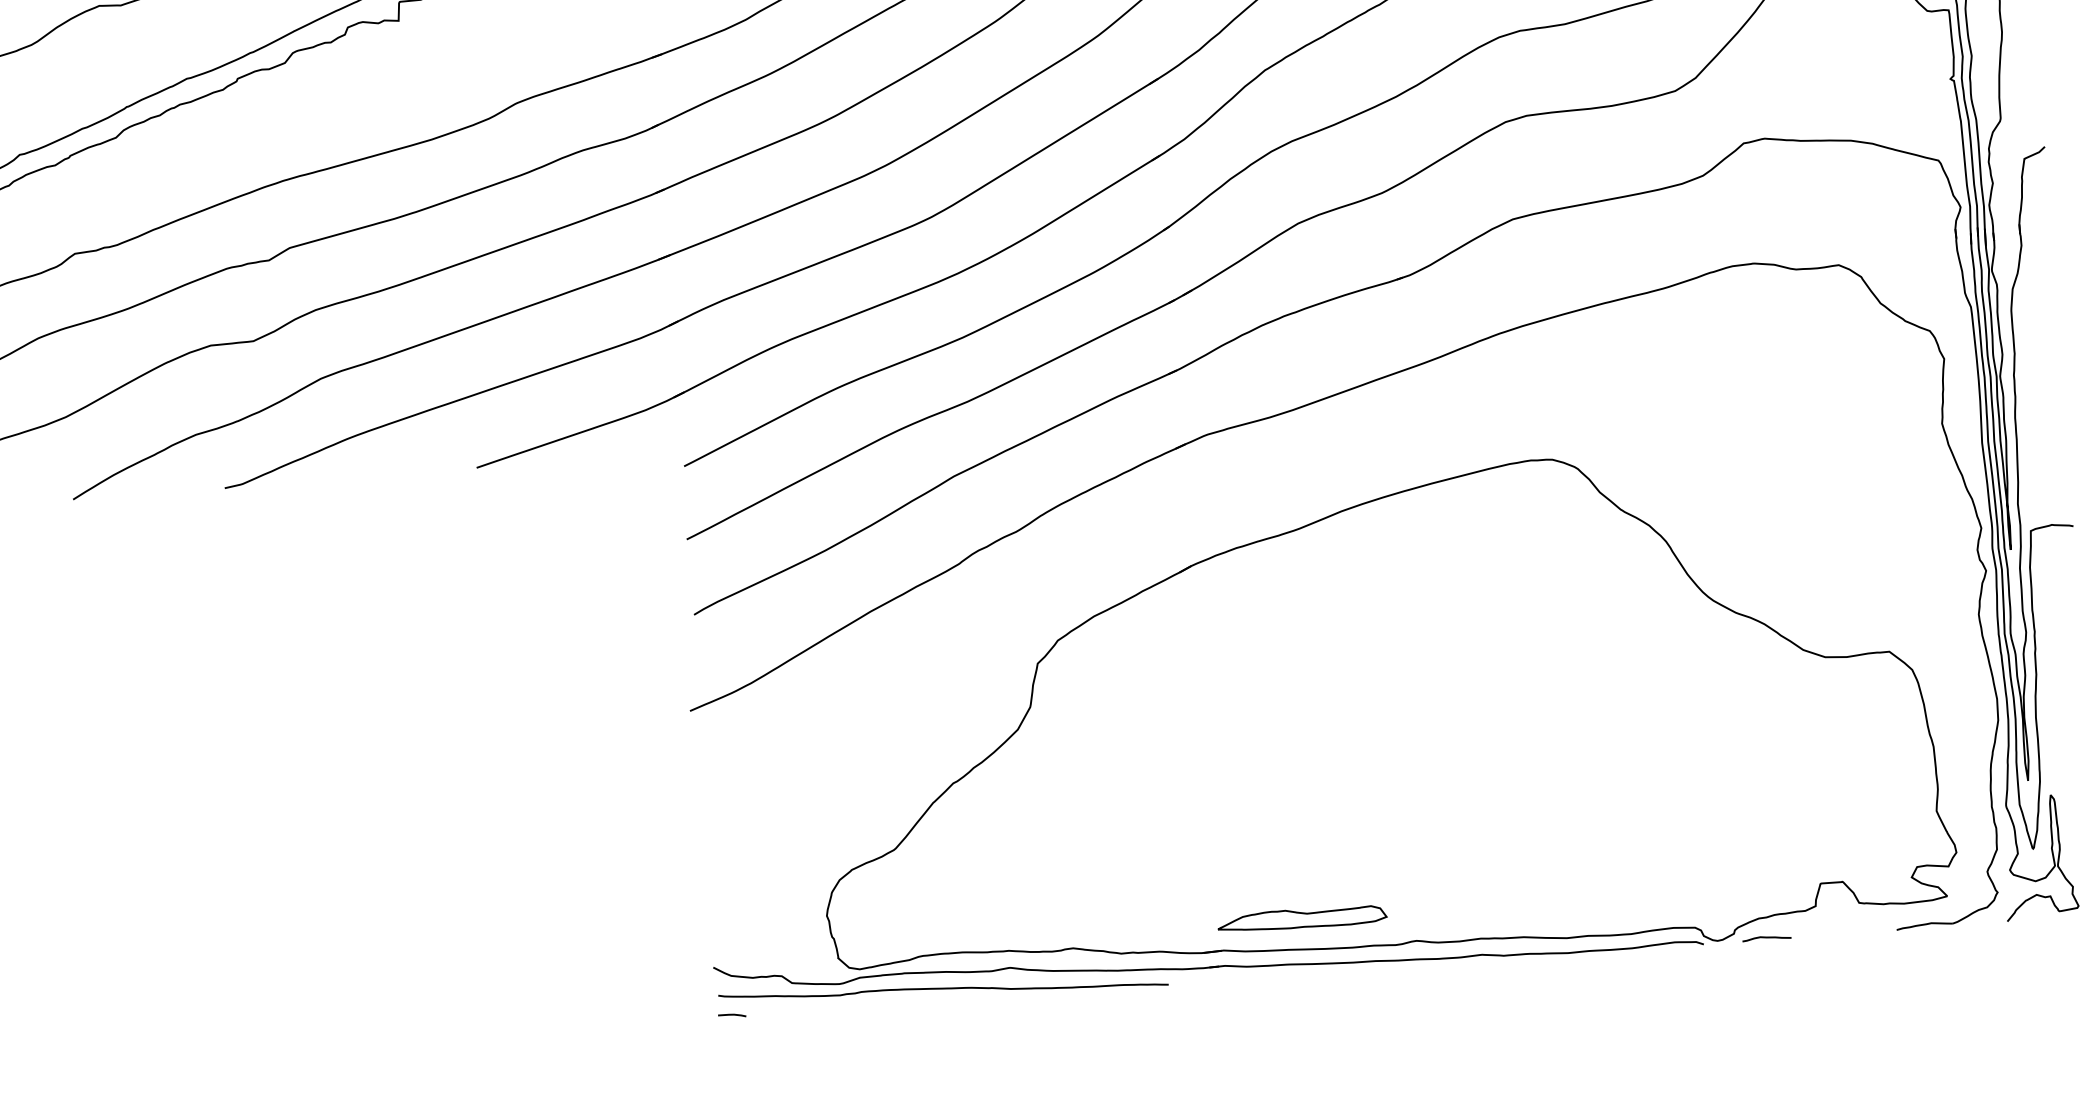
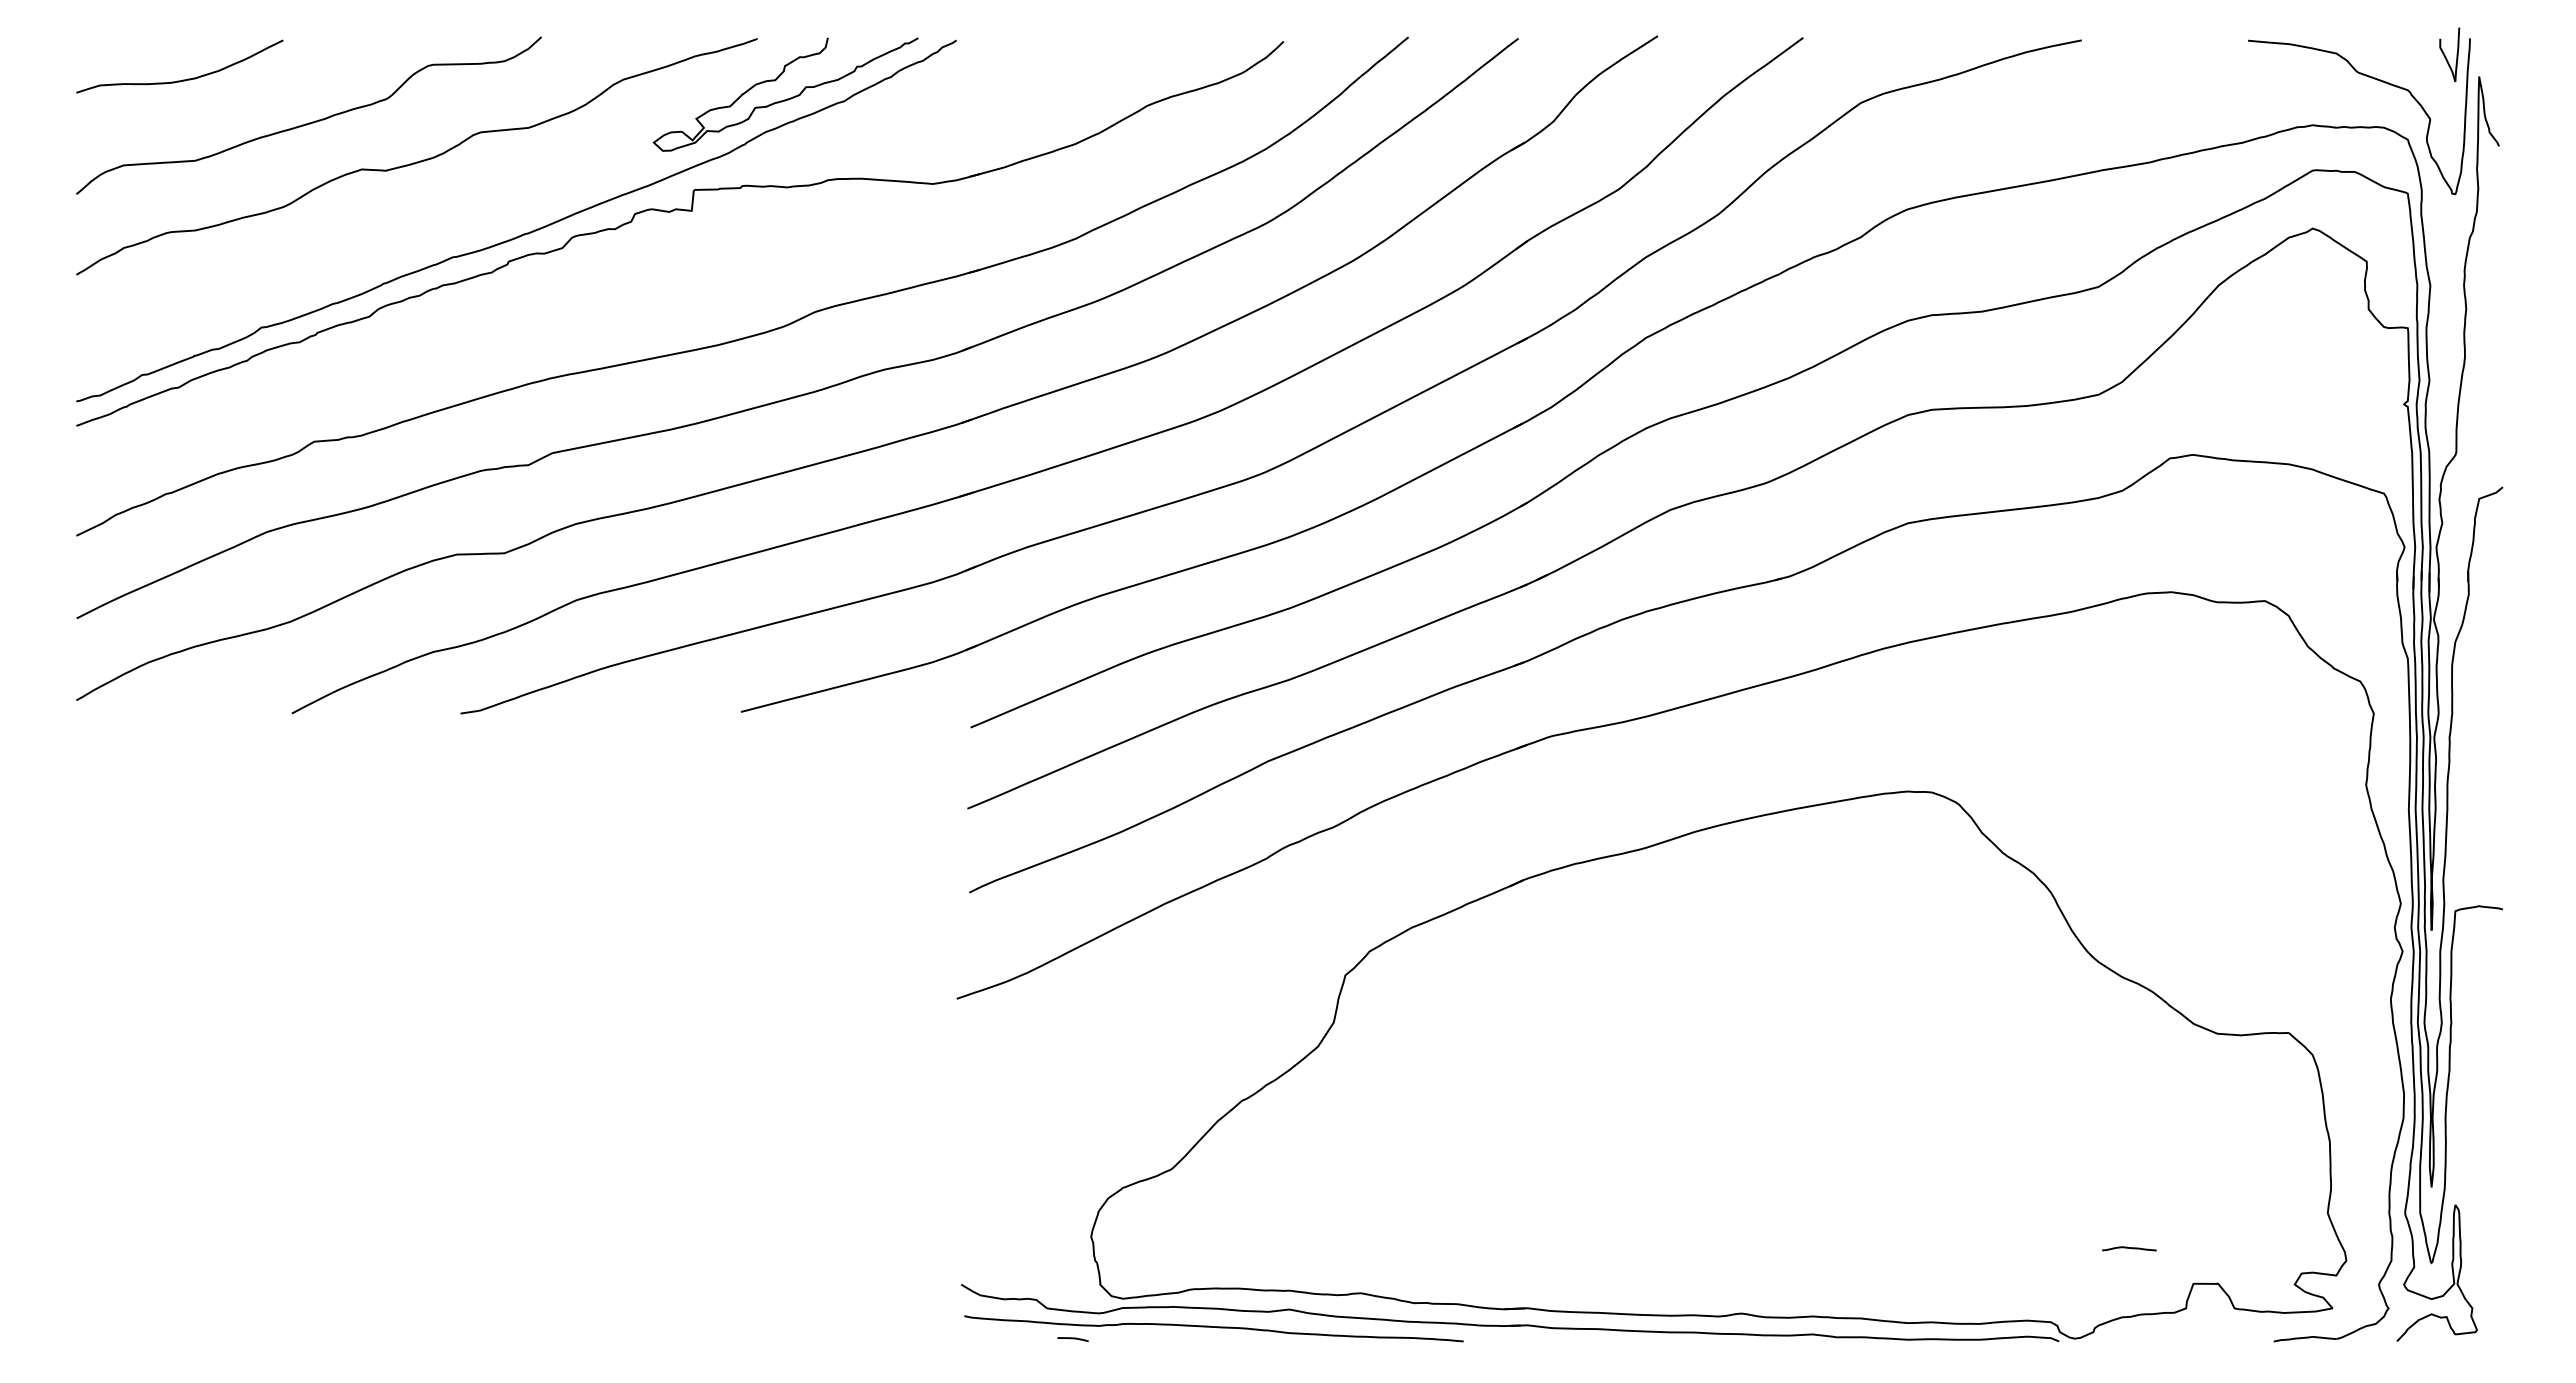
part: (1301, 918) -> (1616, 1279), removed
curve: (1766, 937) -> (2129, 1248), moved
line: (731, 1015) -> (1072, 1339), moved

